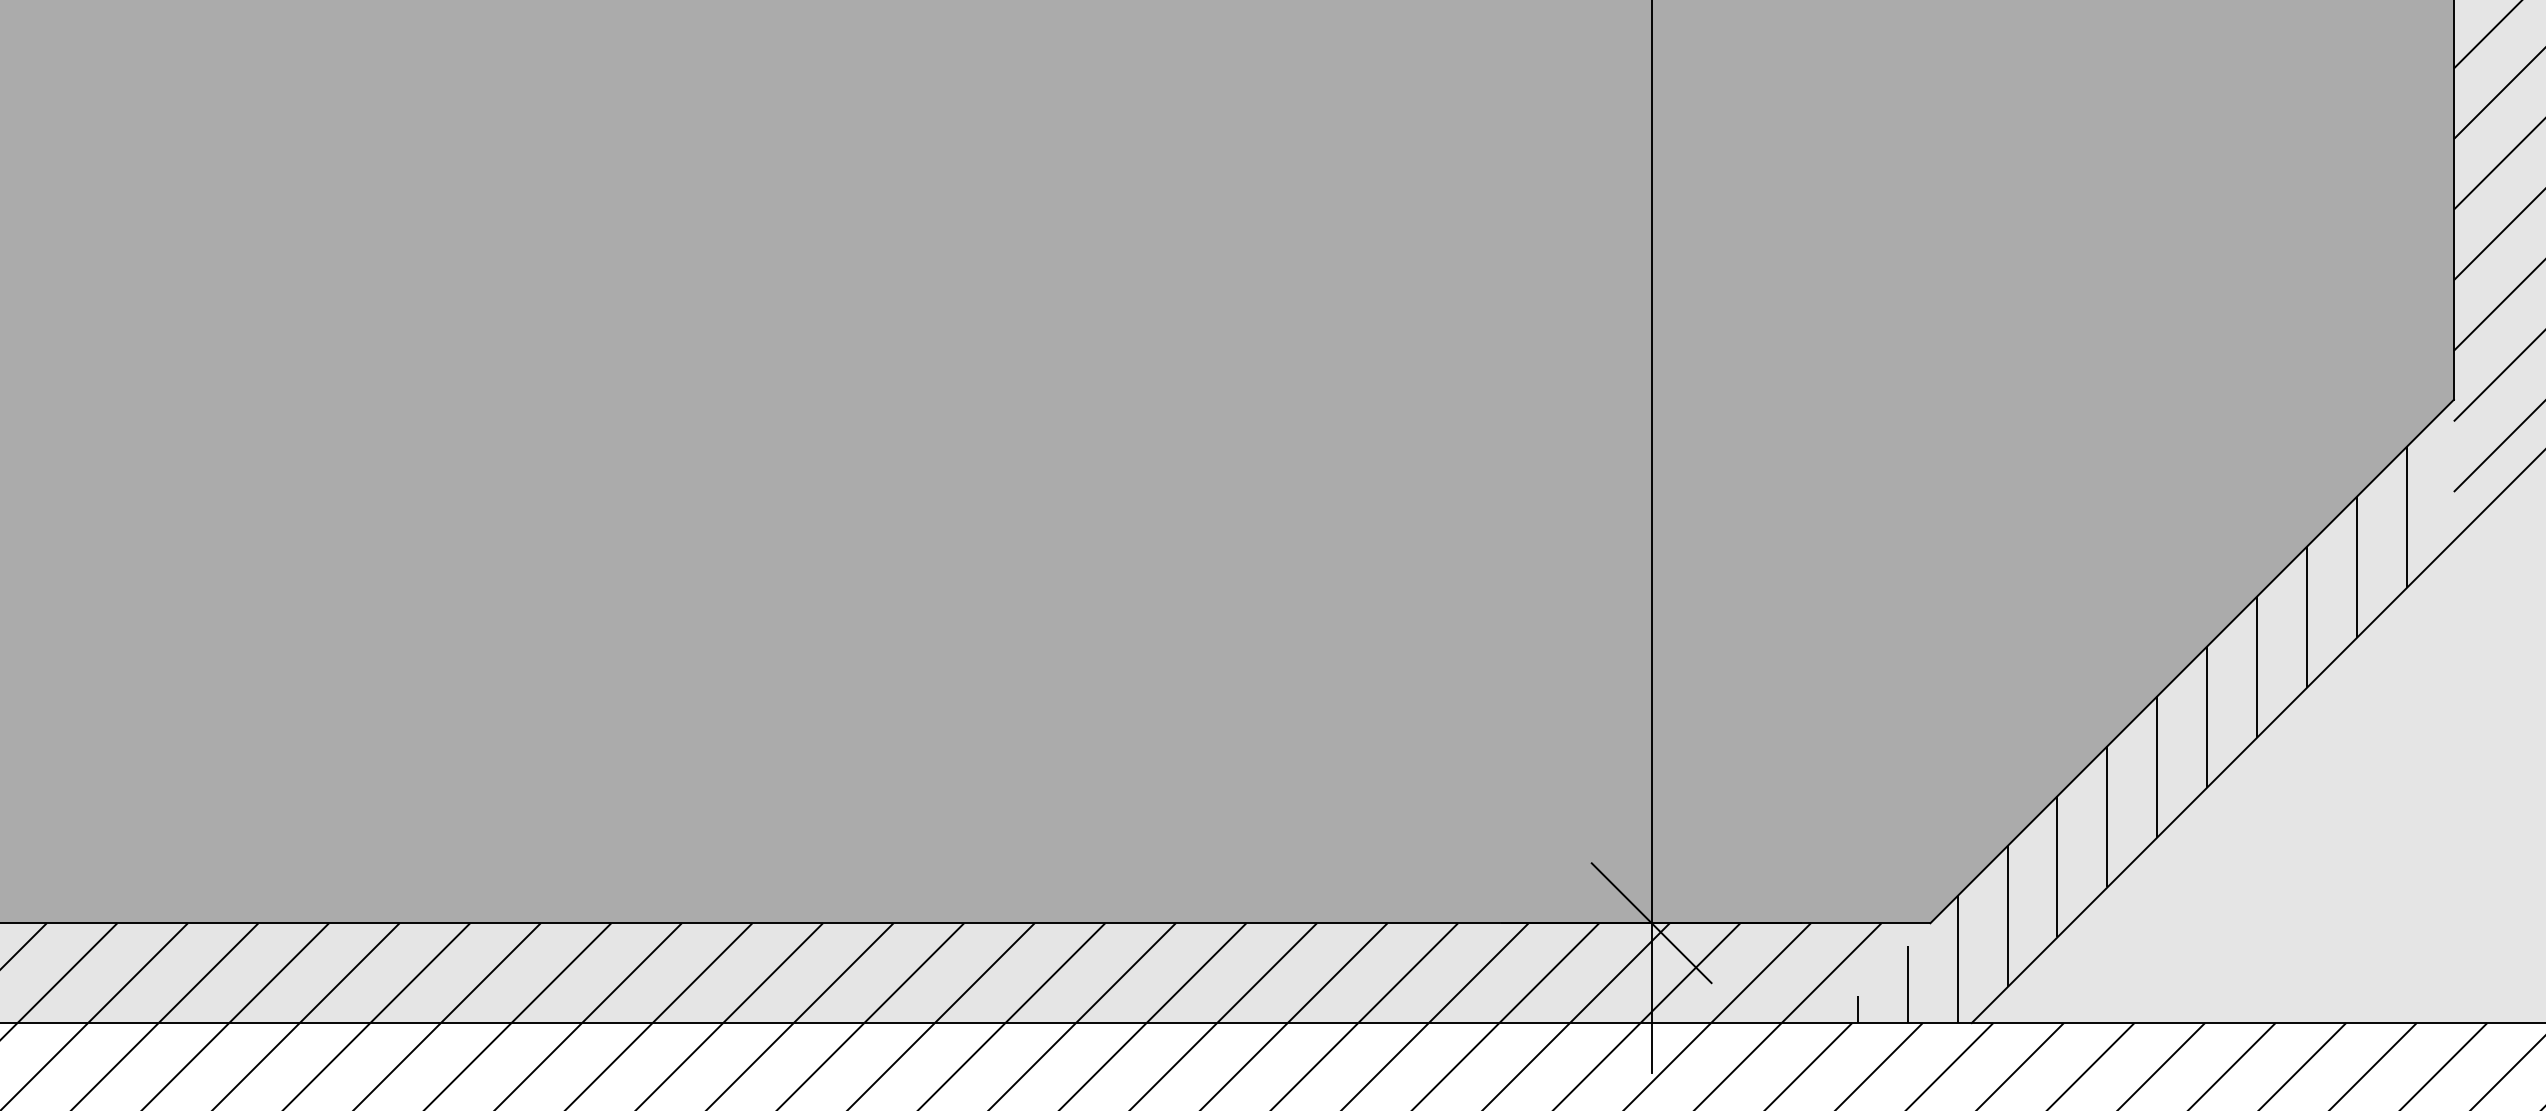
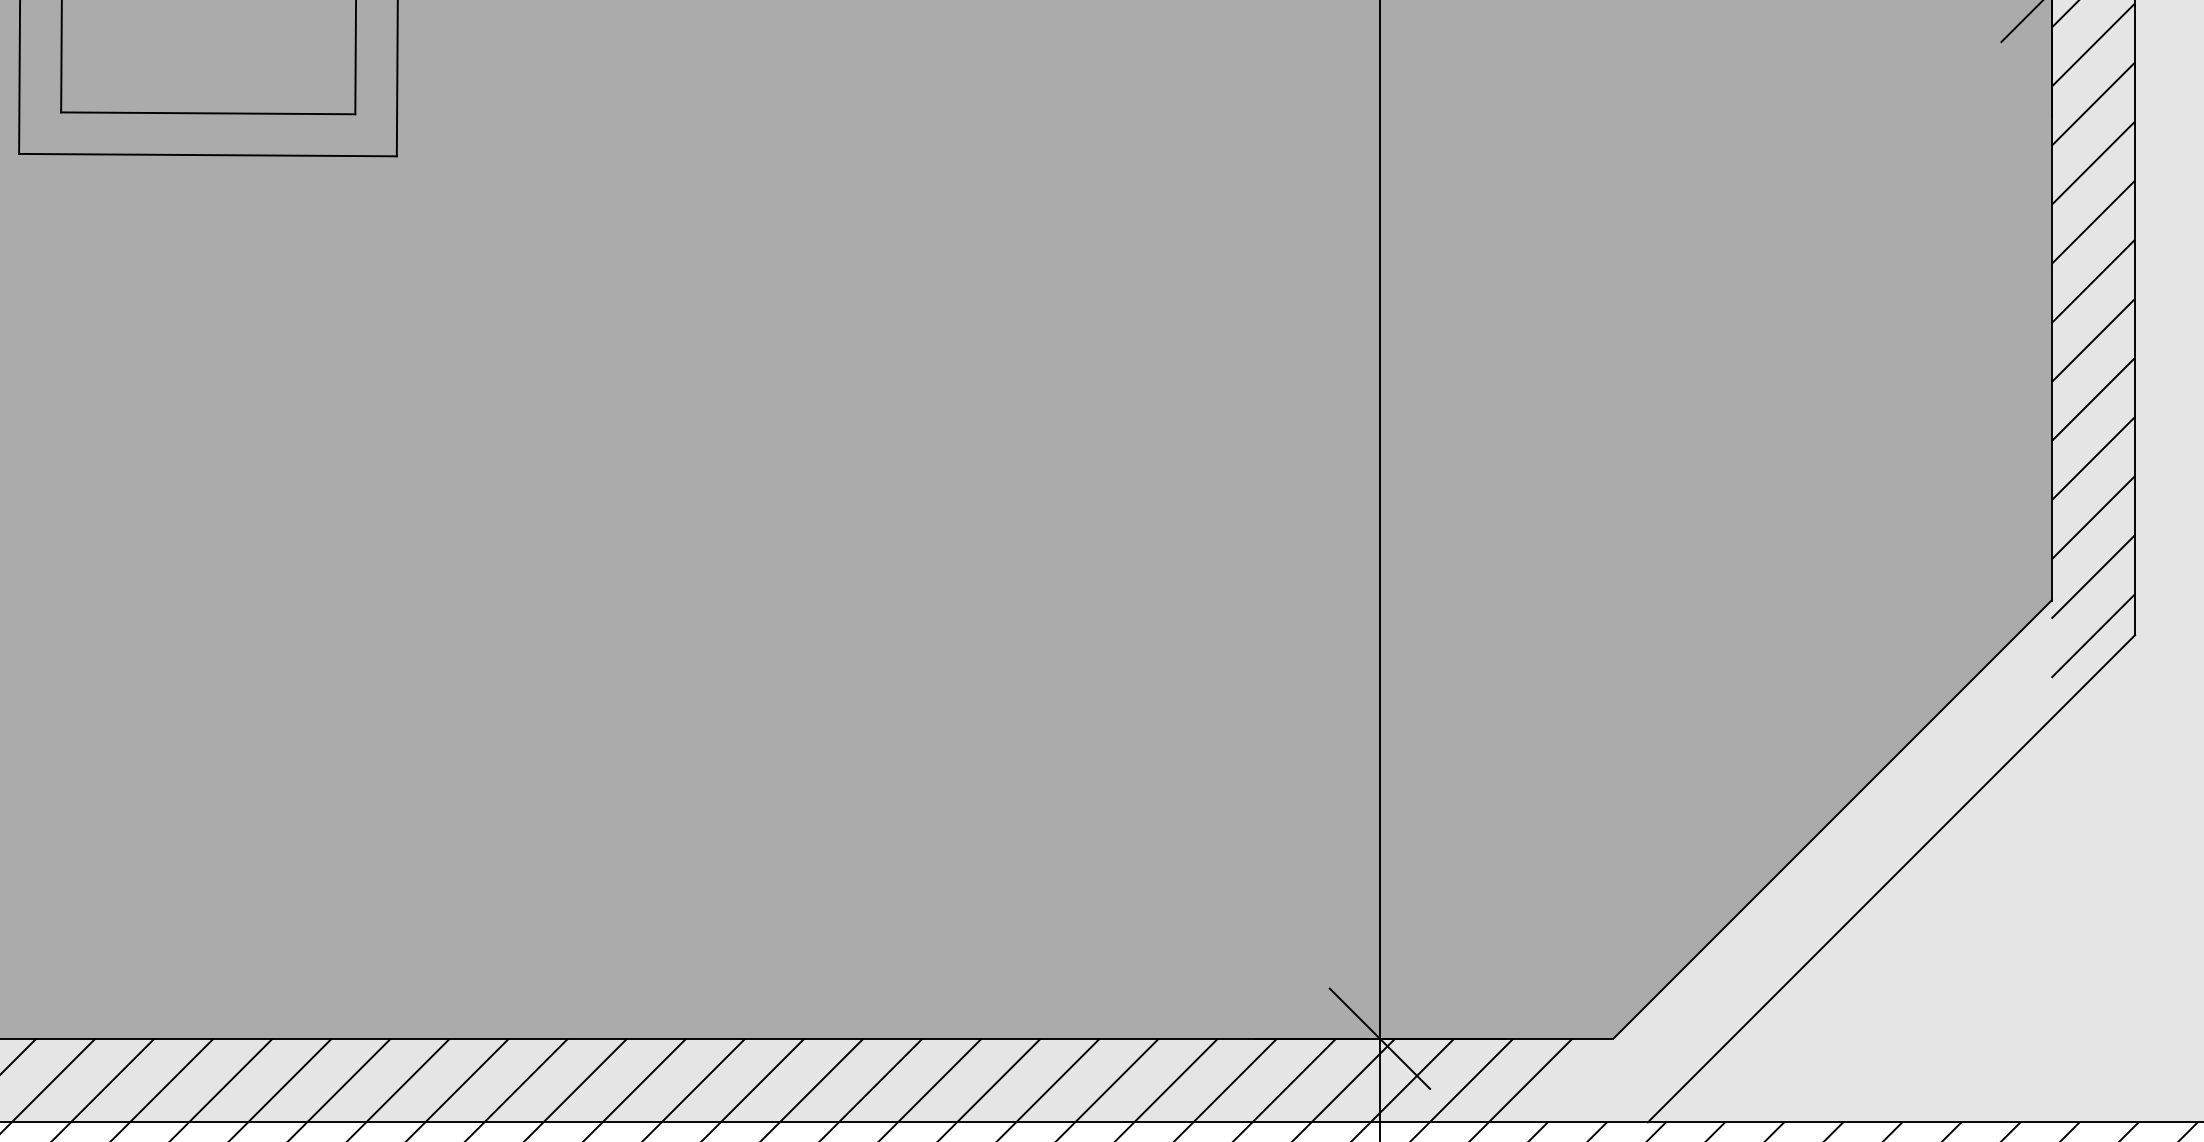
hatch: (2132, 735) -> (1782, 881), removed

